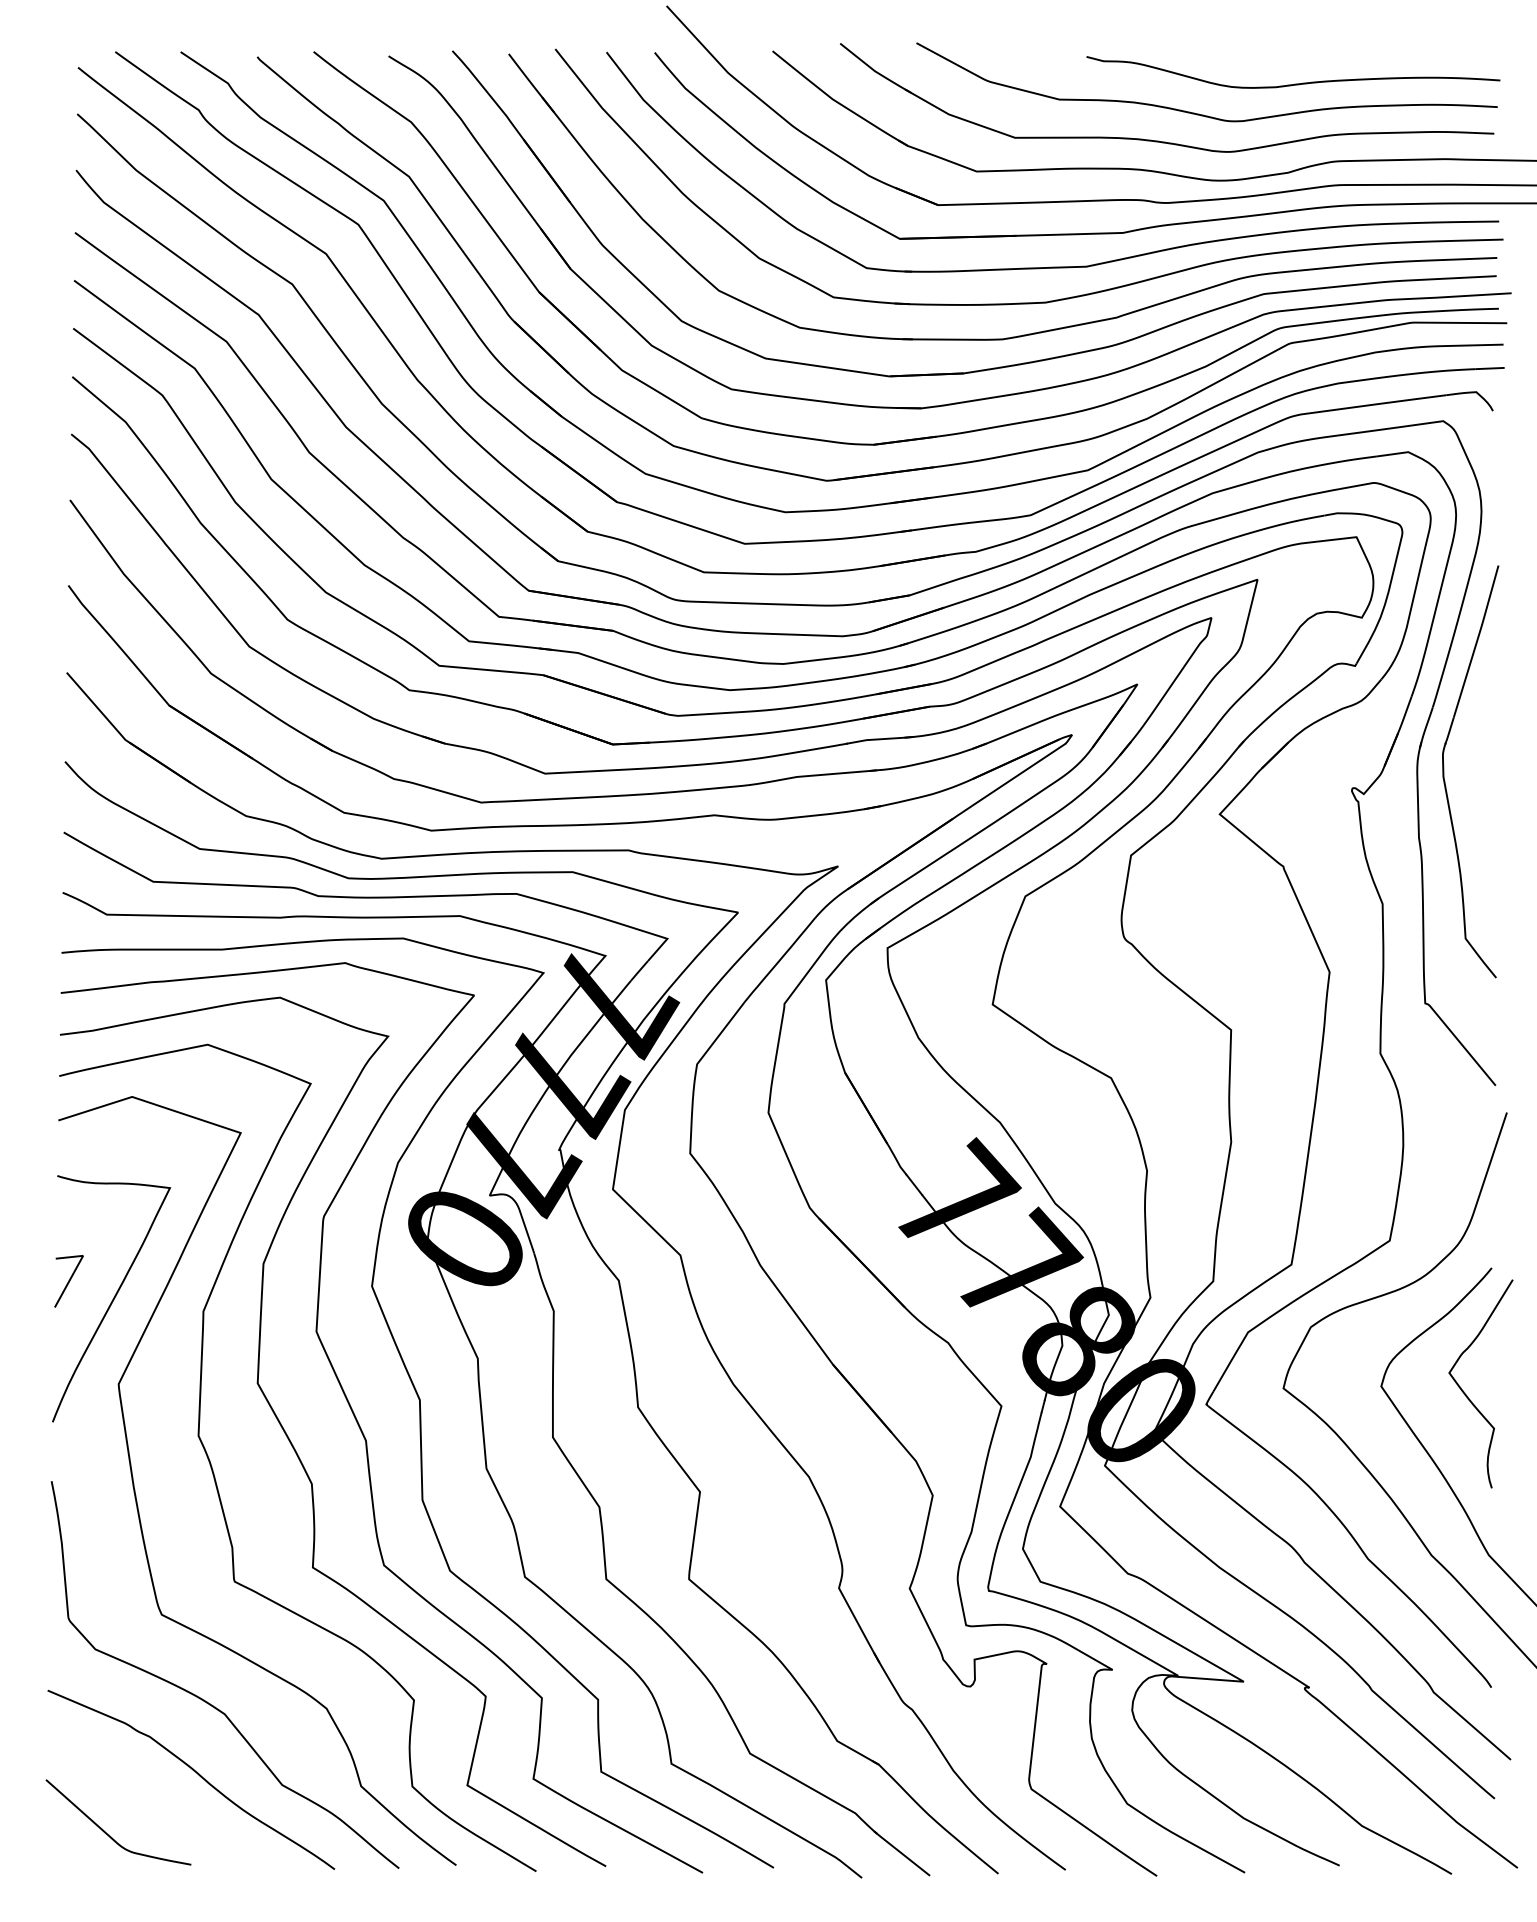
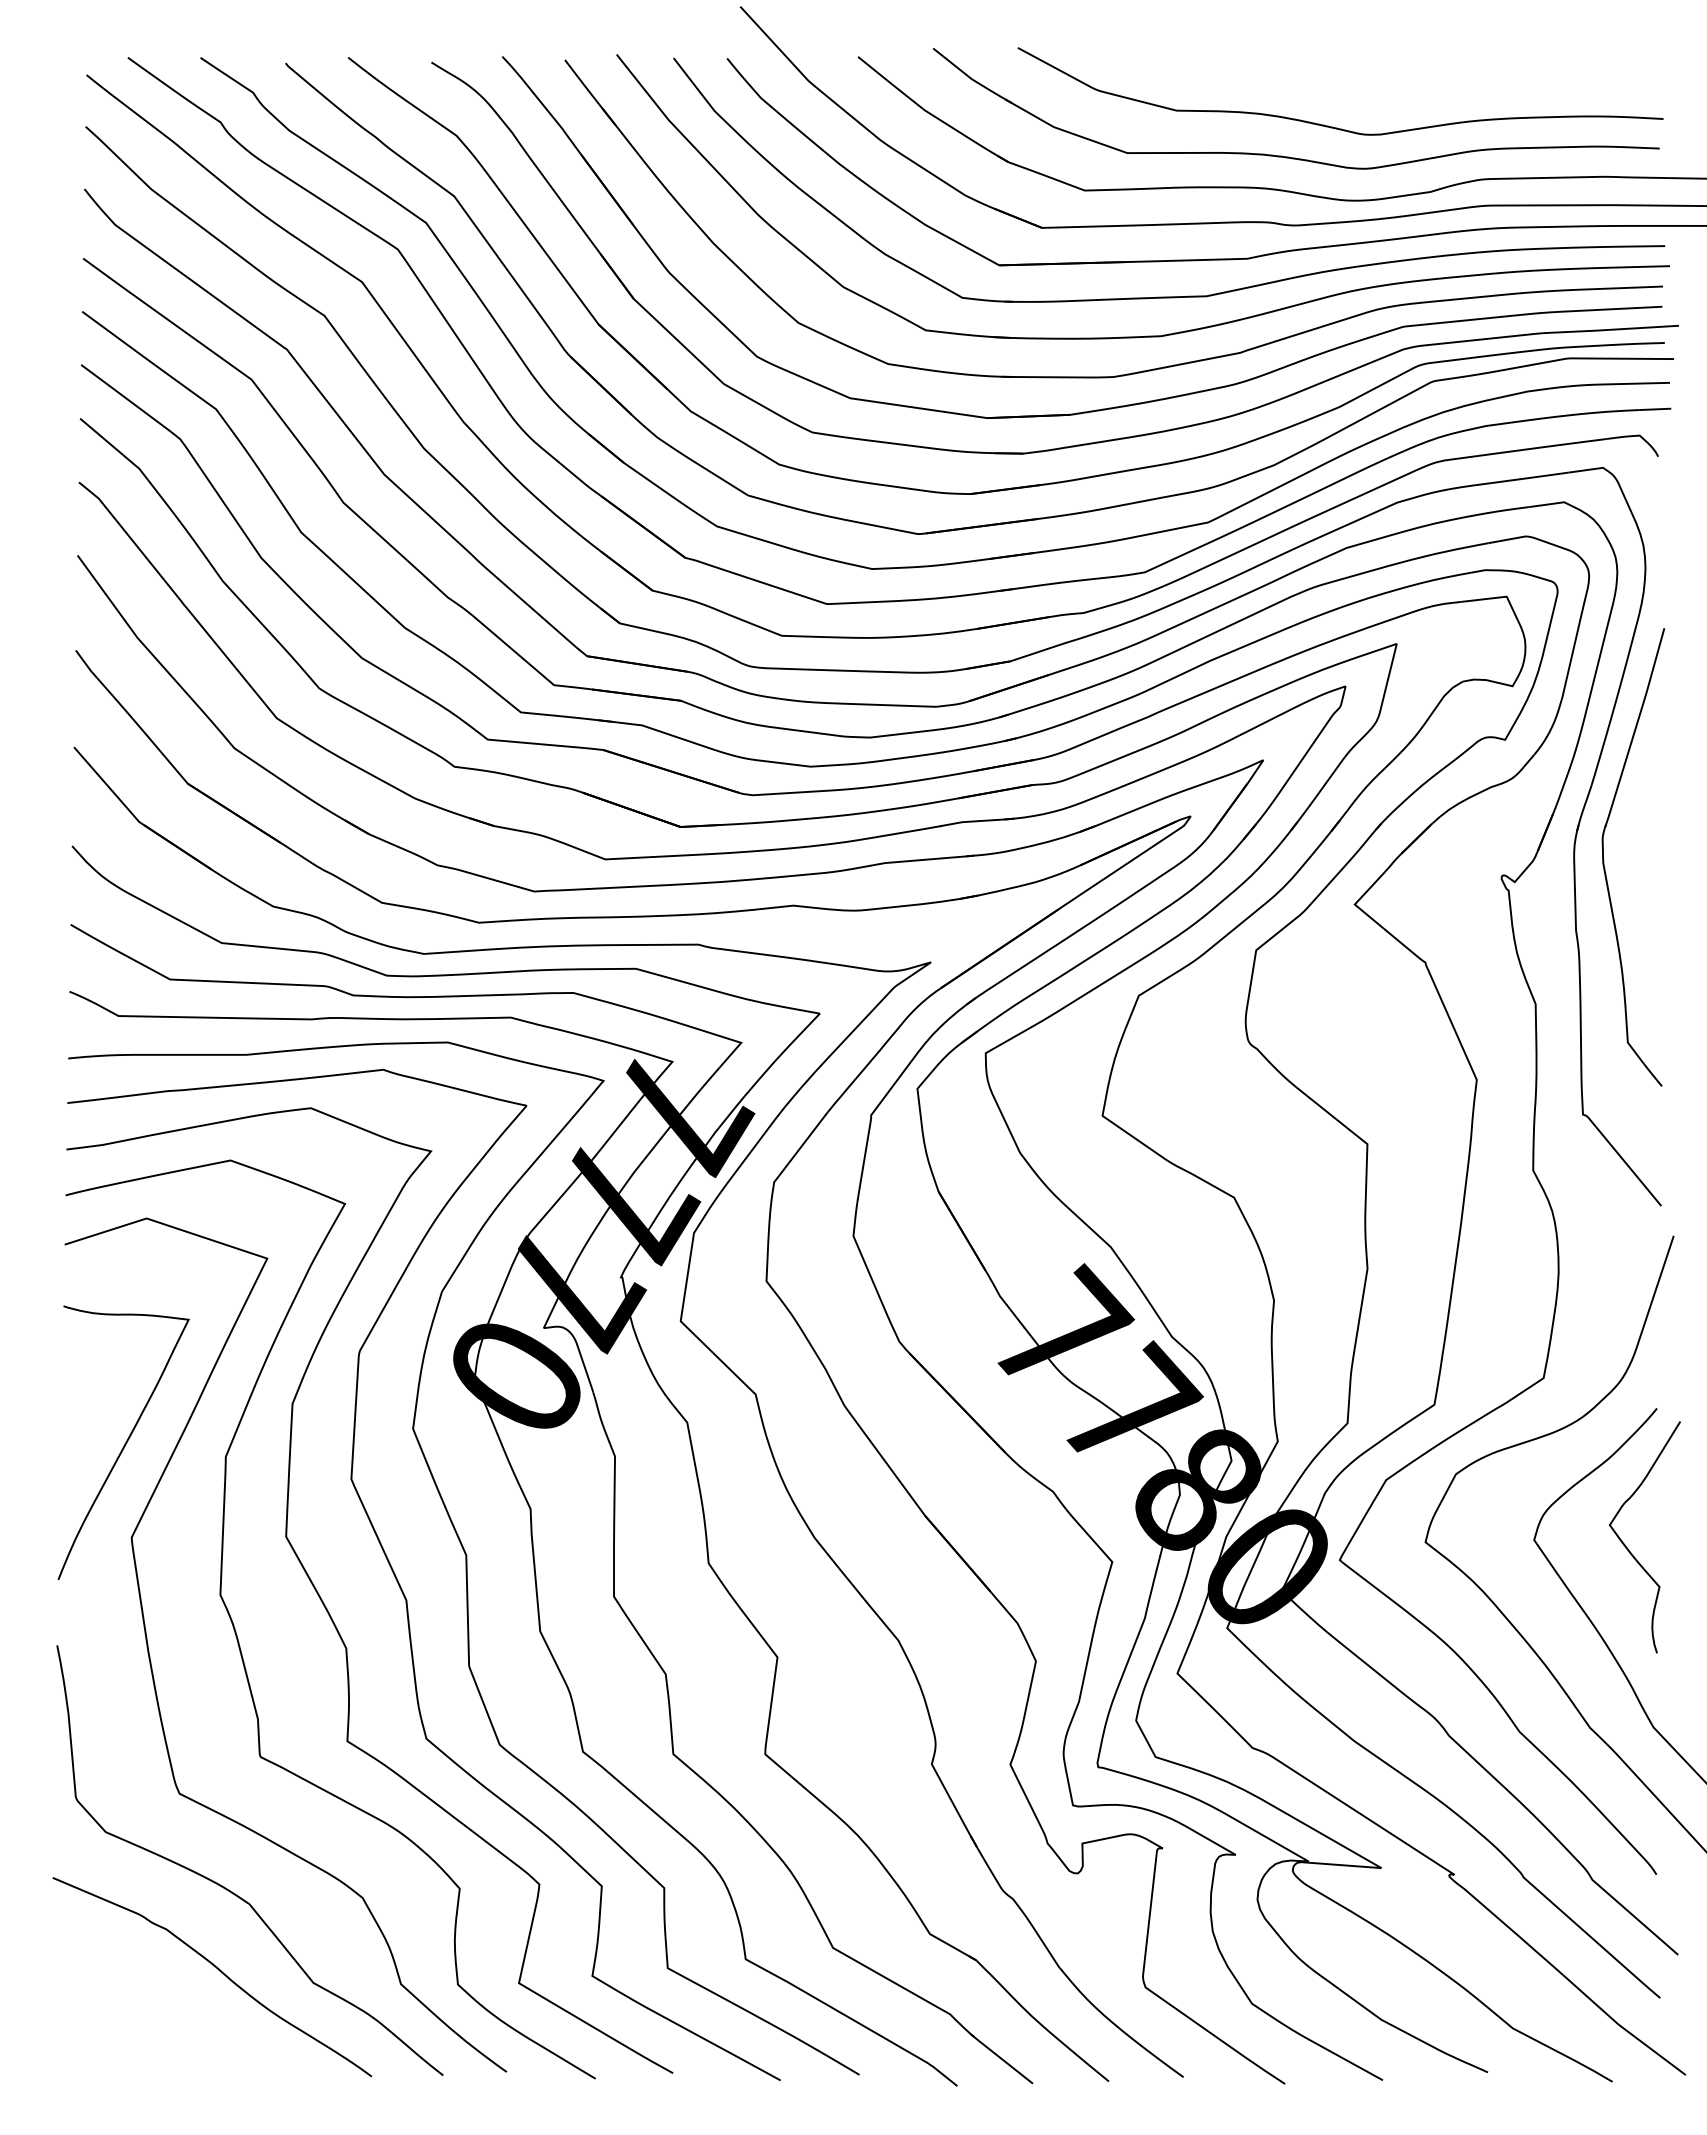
curve: (1294, 83) -> (1437, 92), removed
line: (68, 1281) -> (75, 1423), removed
curve: (110, 1835) -> (122, 2038), removed

